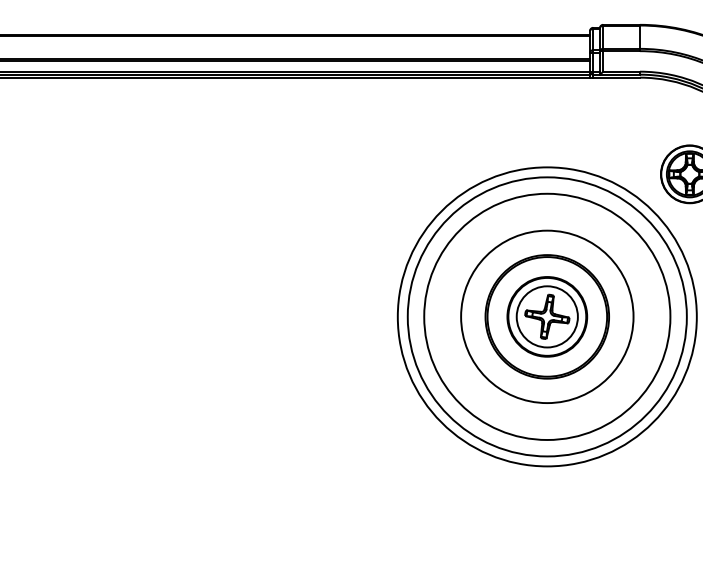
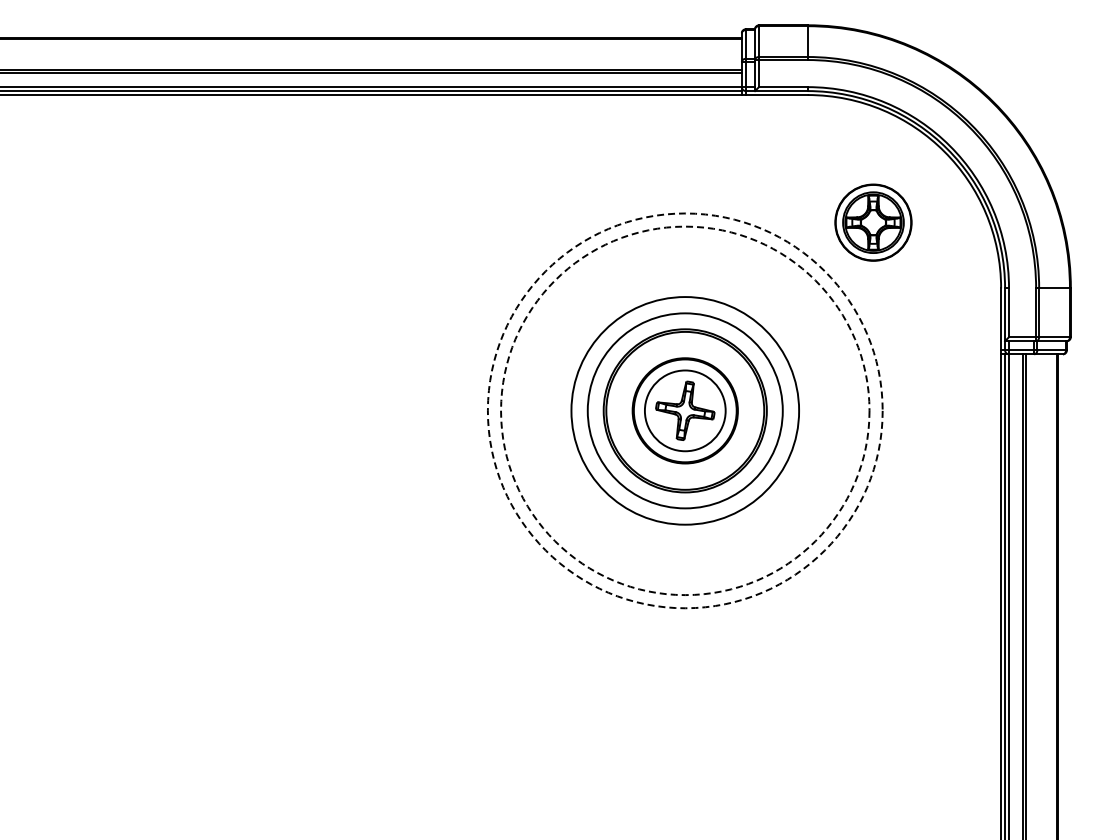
circle: (546, 316) -> (684, 410), size x0.6
circle: (546, 316) -> (684, 410), solid -> dashed
circle: (547, 316) -> (685, 410), solid -> dashed

